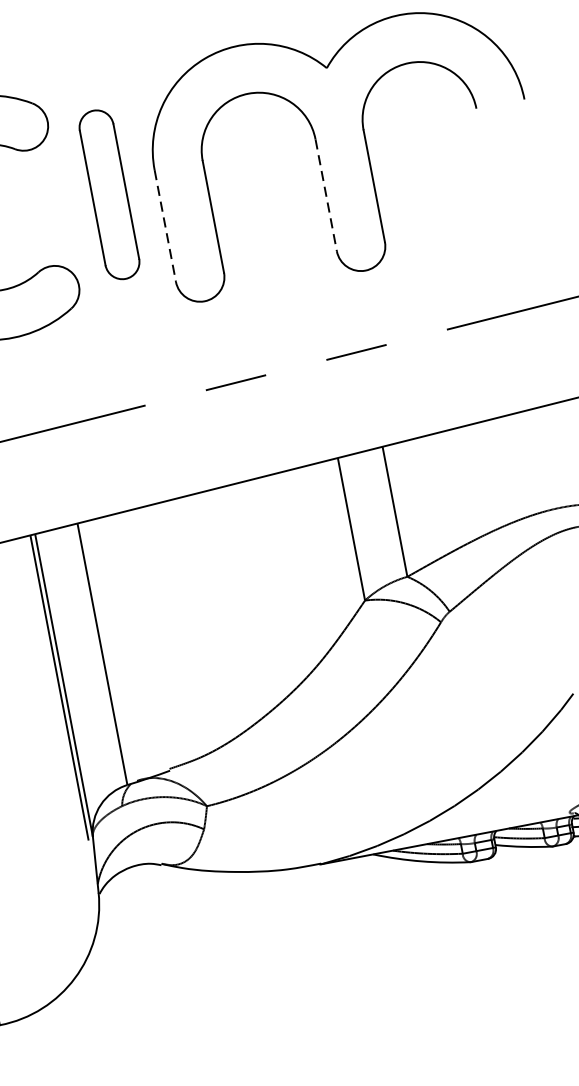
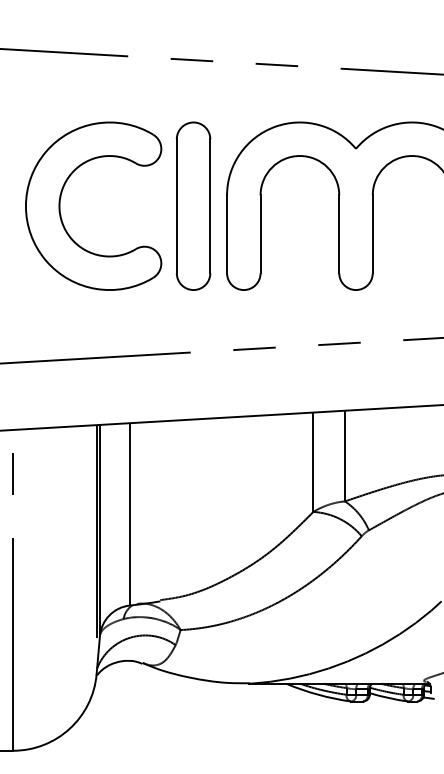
part: (109, 193) -> (193, 205), size x1.43
line: (326, 195) -> (339, 234), dashed -> solid
line: (165, 226) -> (227, 234), dashed -> solid

